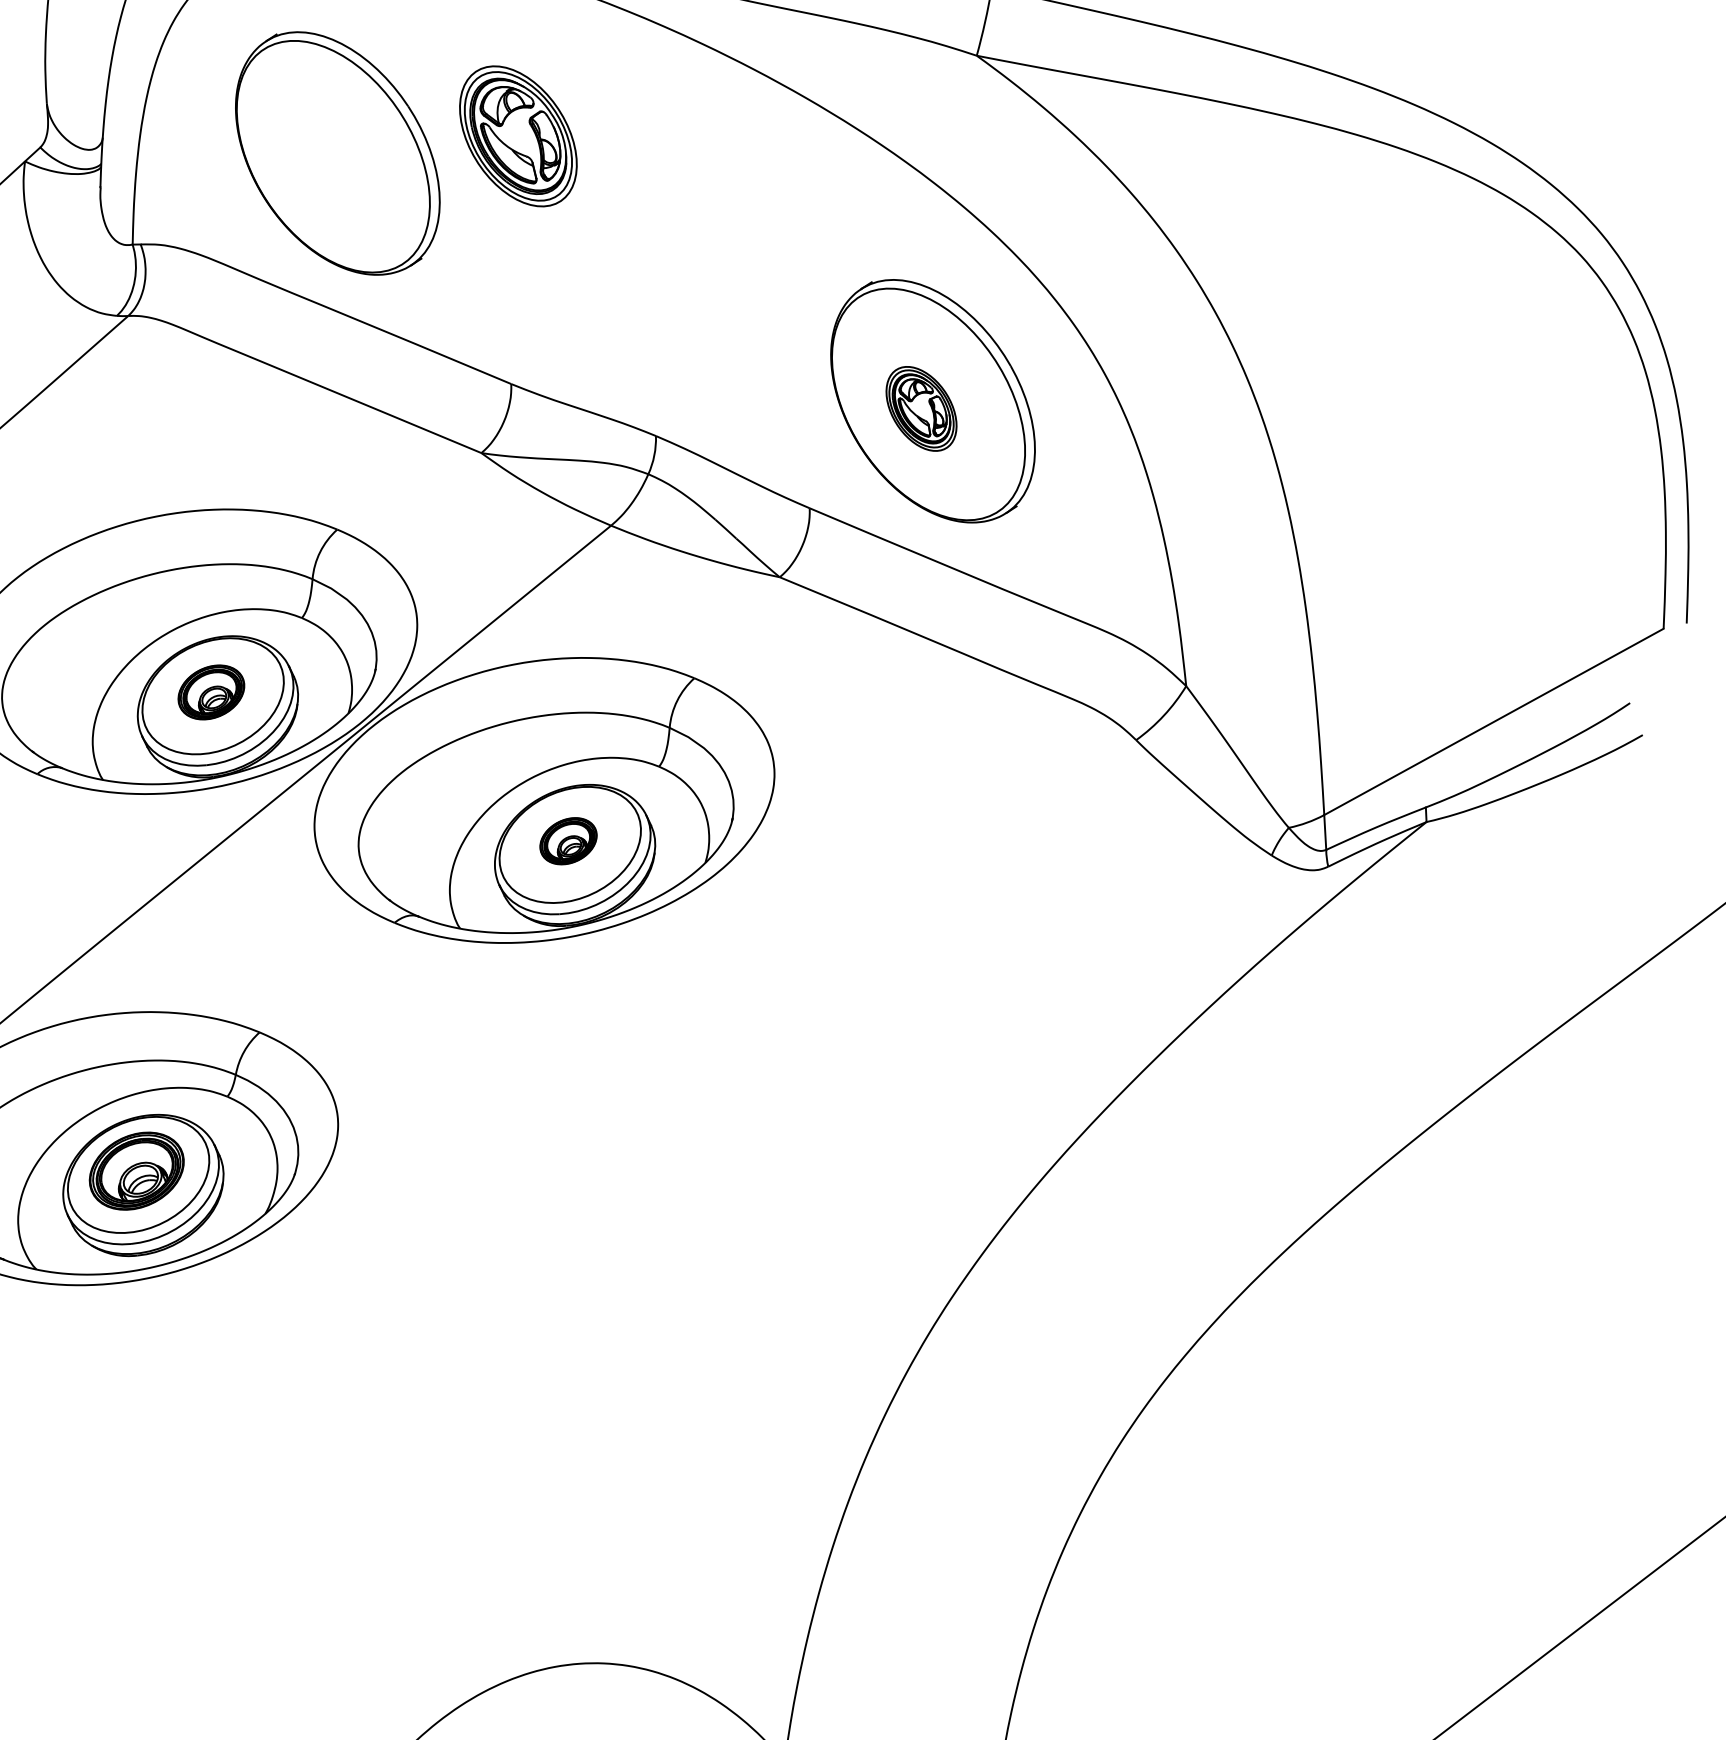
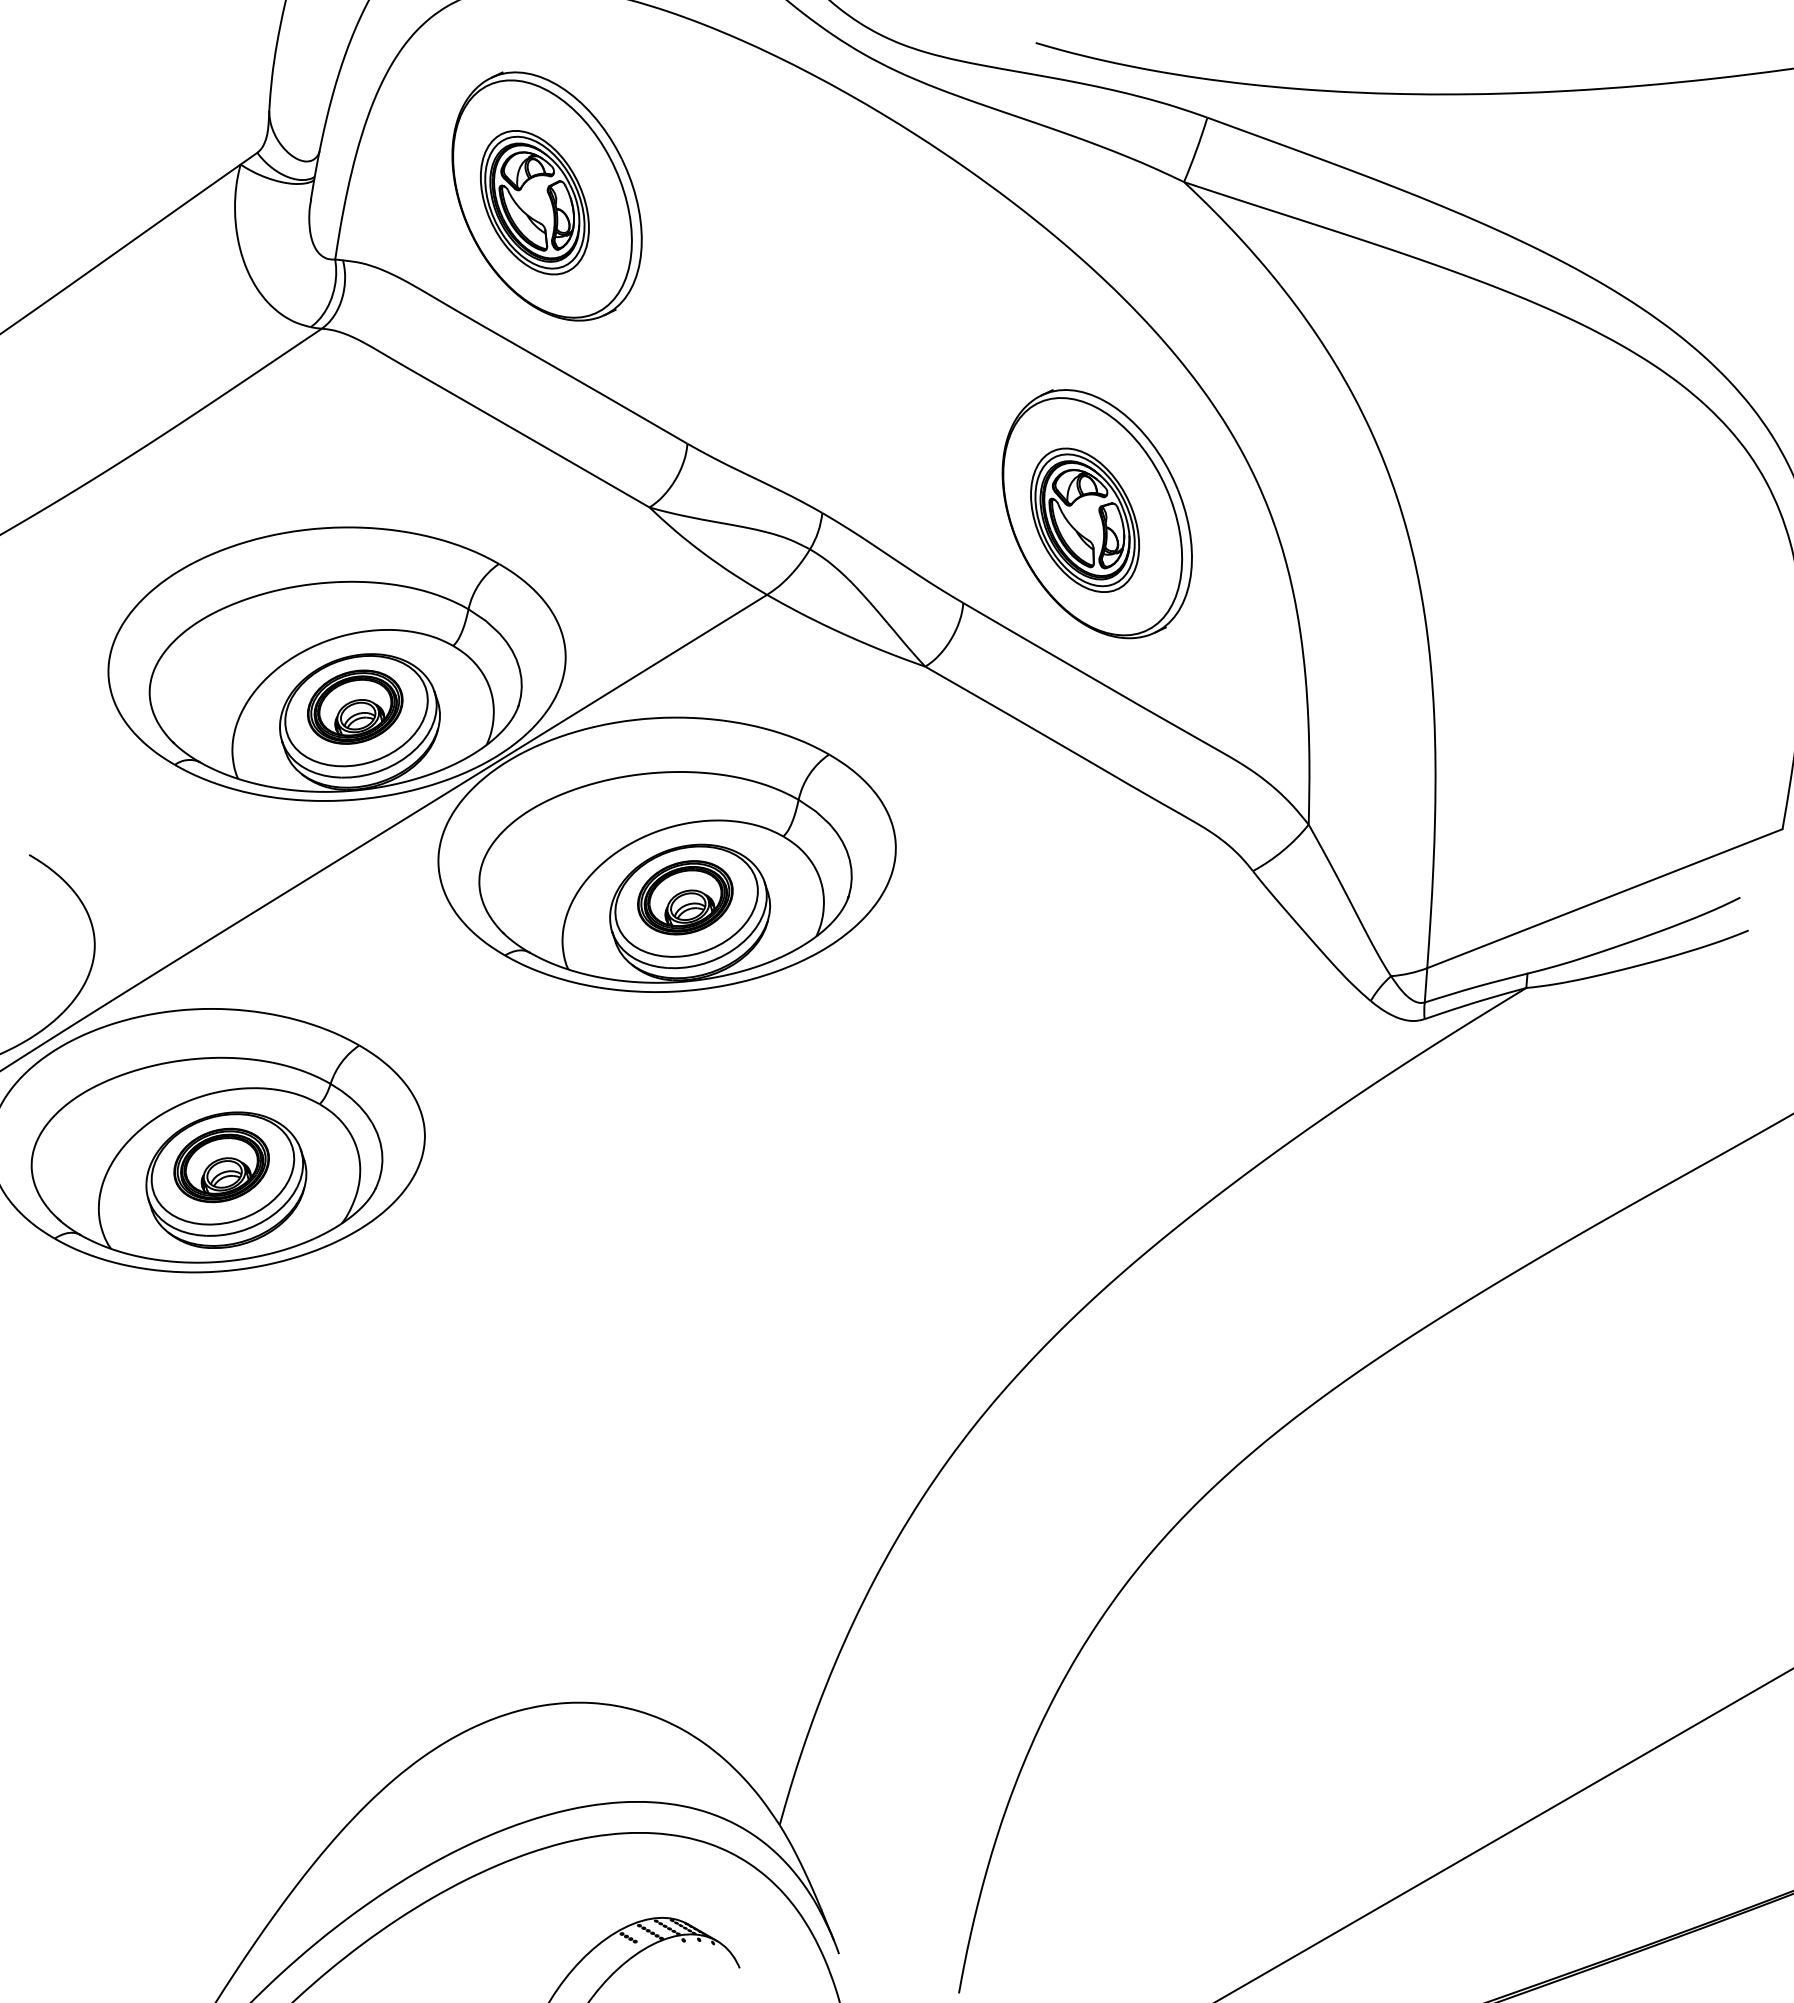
part: (517, 136) -> (534, 202), moved
part: (921, 408) -> (1085, 519), size x1.67
part: (211, 691) -> (355, 706), size x1.43
part: (568, 840) -> (685, 897), size x1.67

